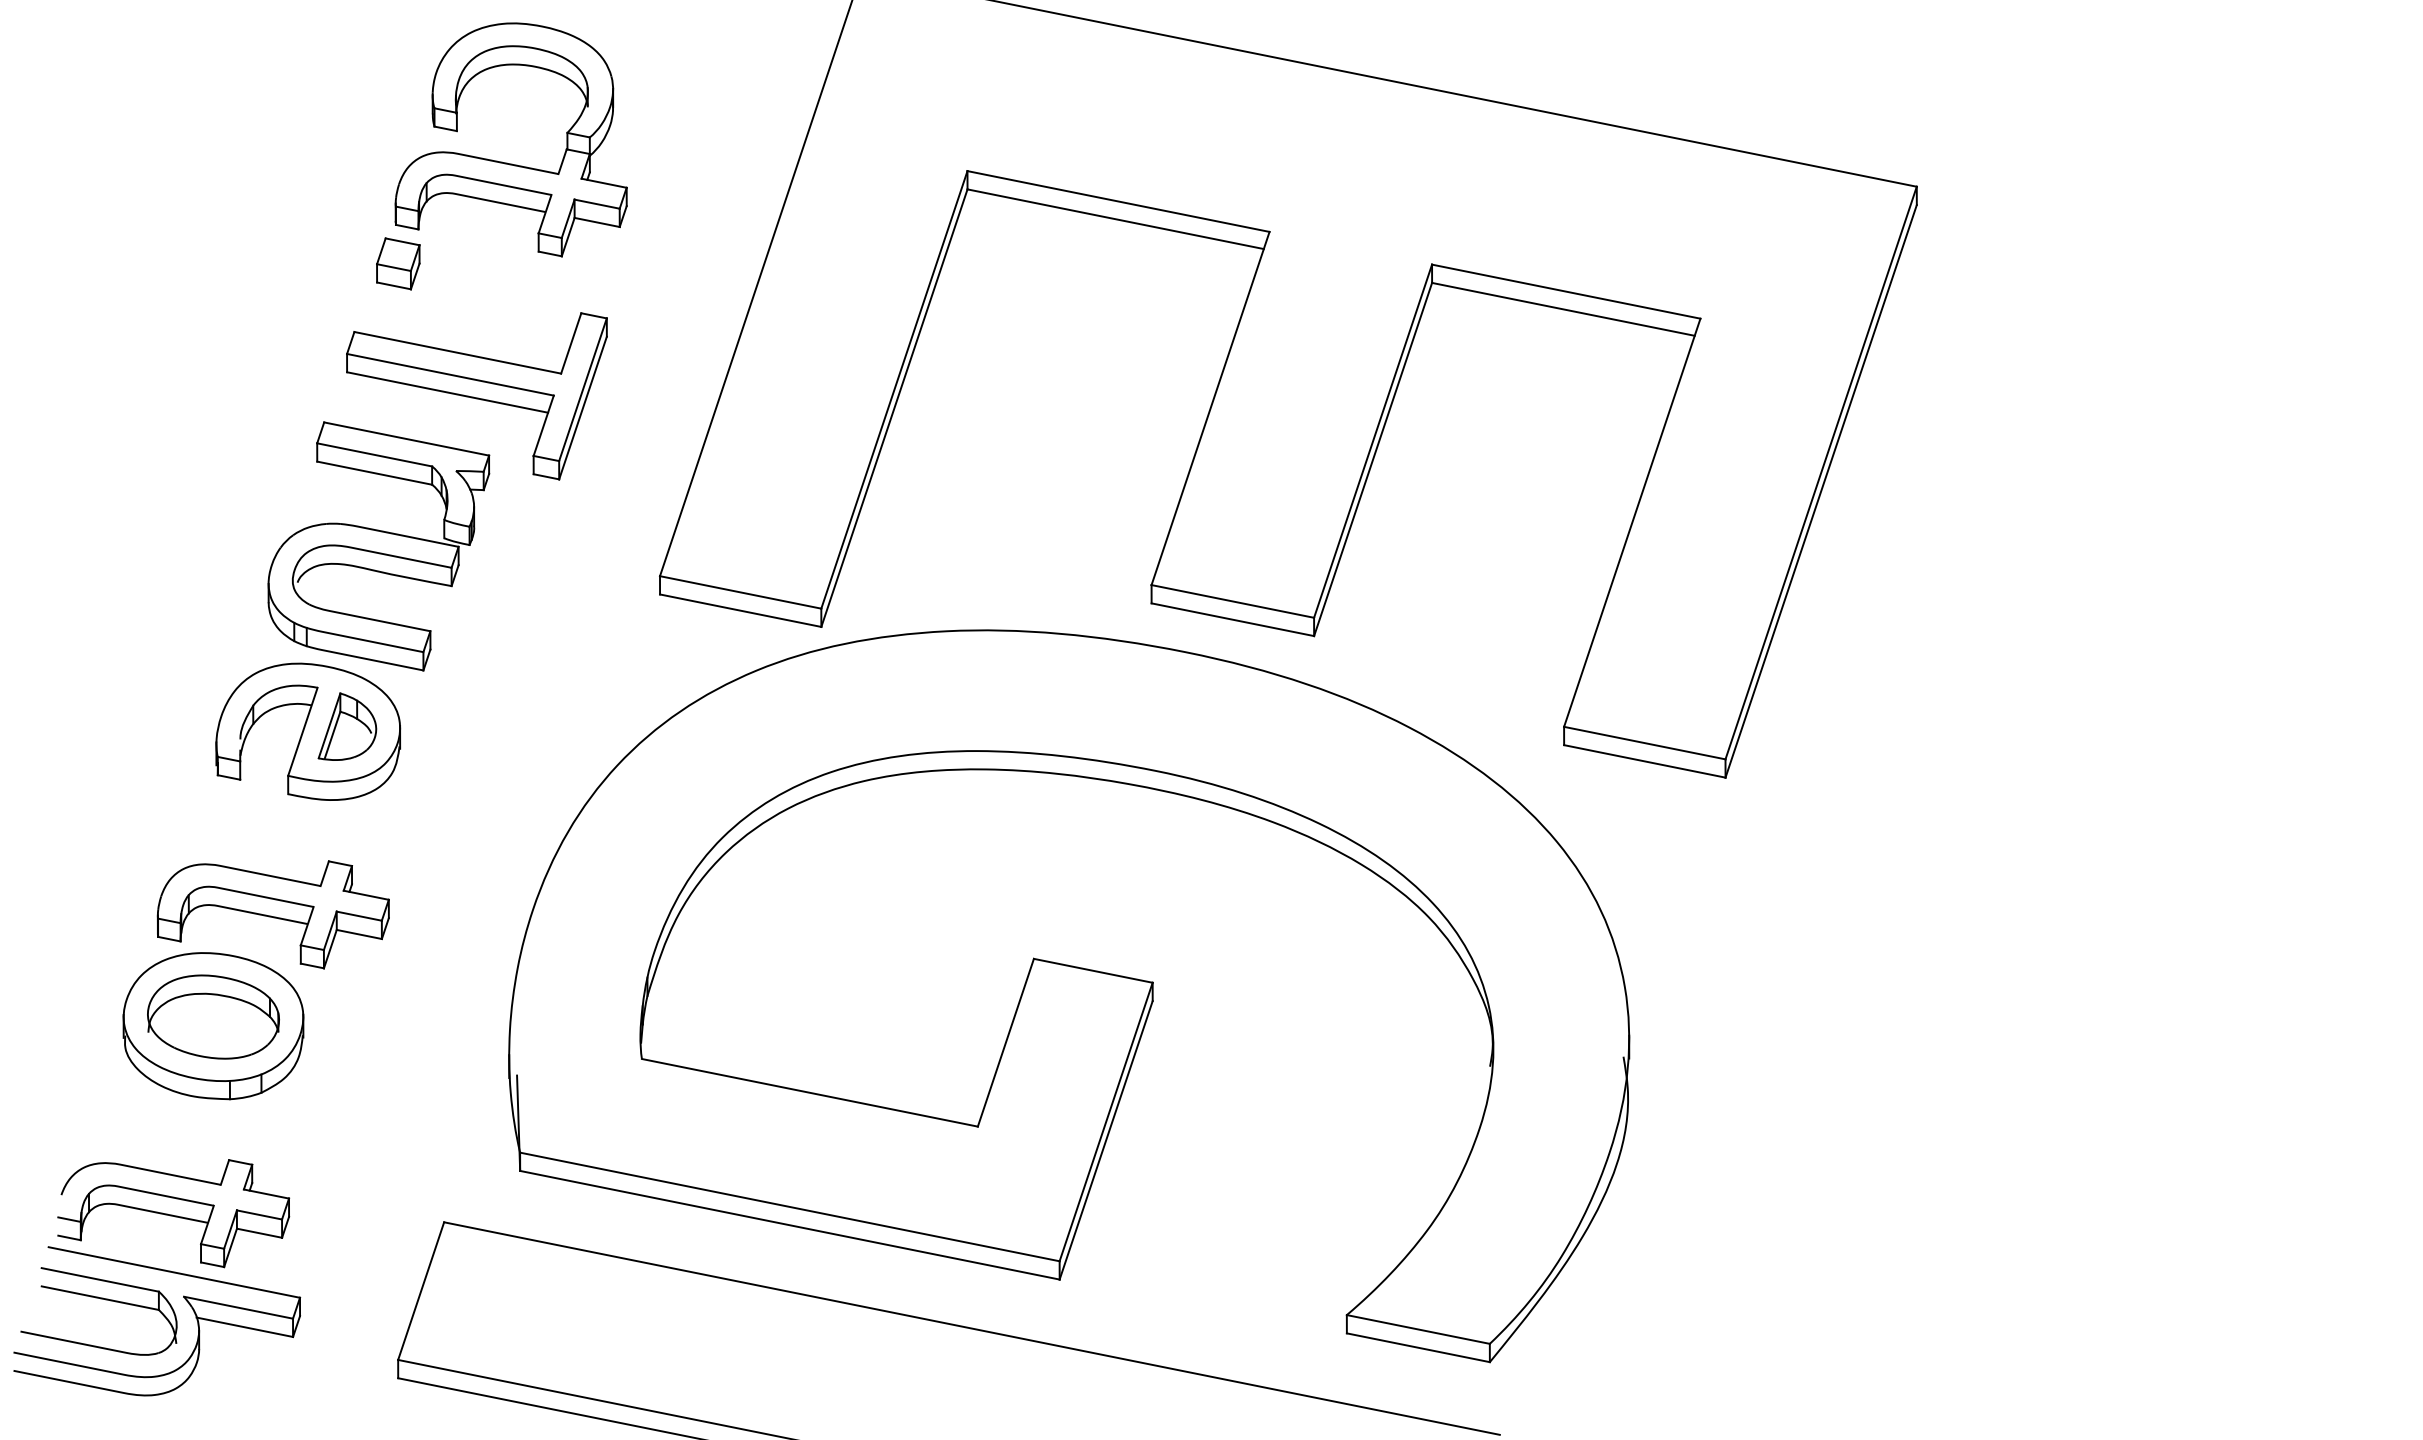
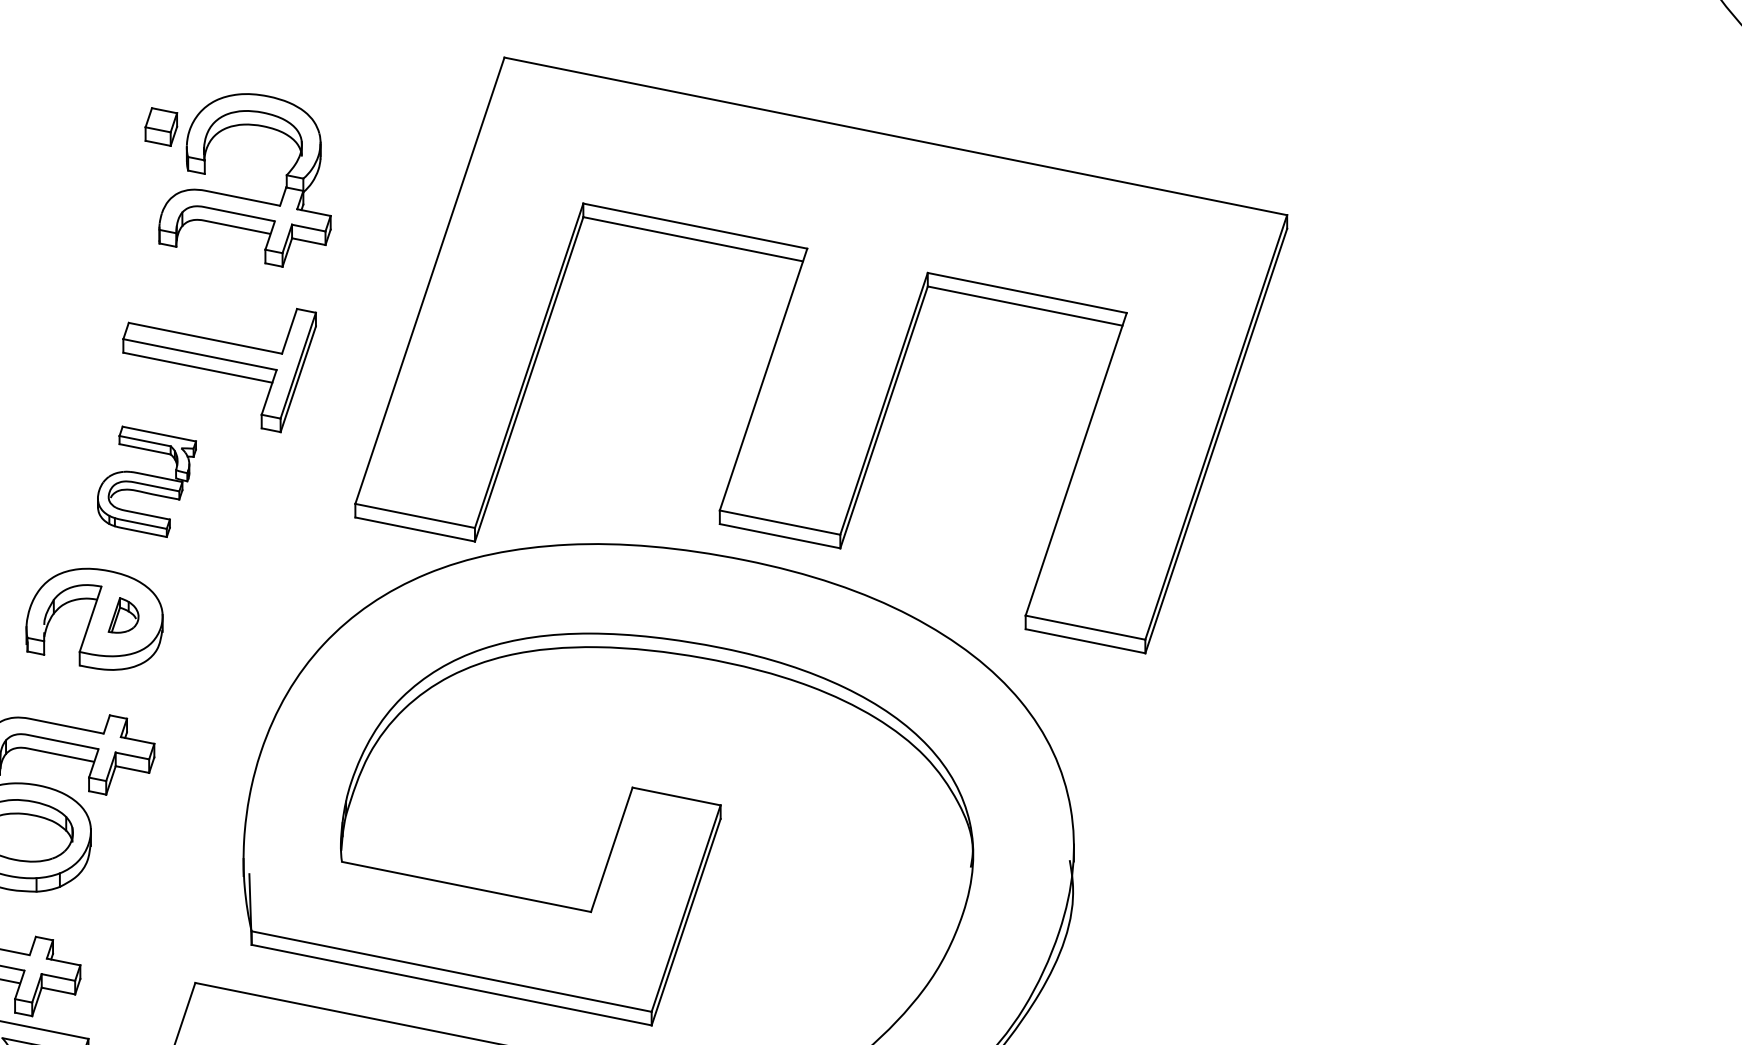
part: (398, 263) -> (161, 126), moved
part: (378, 546) -> (146, 481), size x0.6
part: (347, 726) -> (123, 615), size x0.7

